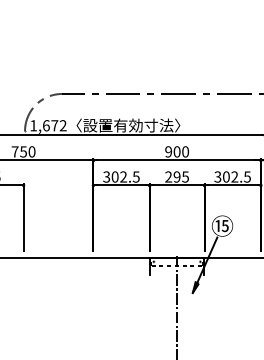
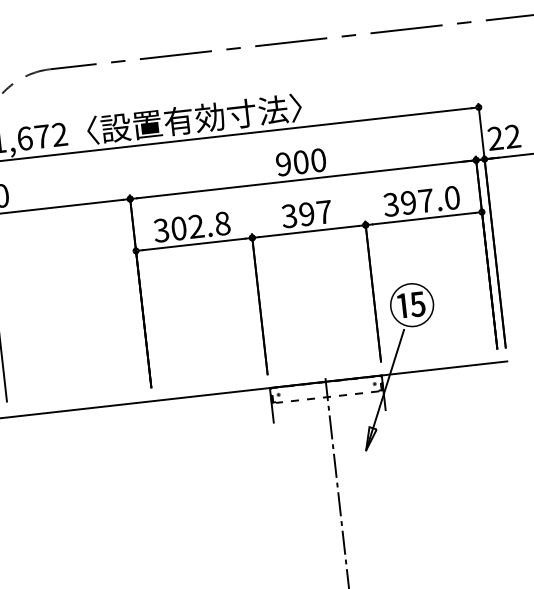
text: (135, 176) -> (220, 222), 302.5 -> 302.8
text: (176, 176) -> (305, 213), 295 -> 397
text: (236, 176) -> (429, 199), 302.5 -> 397.0

